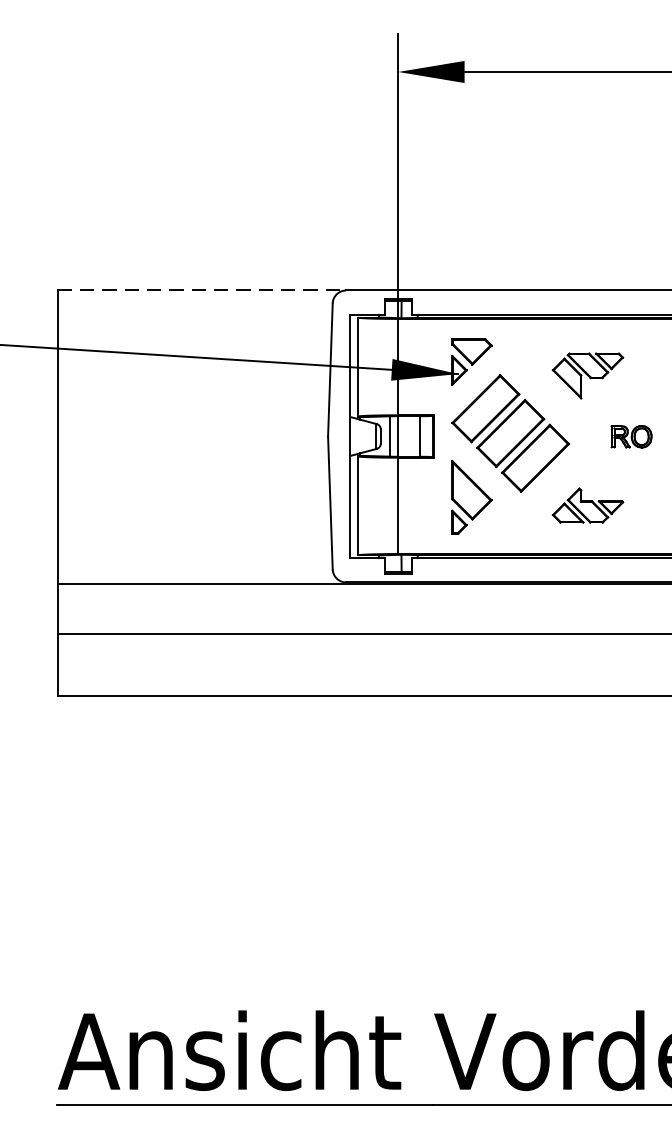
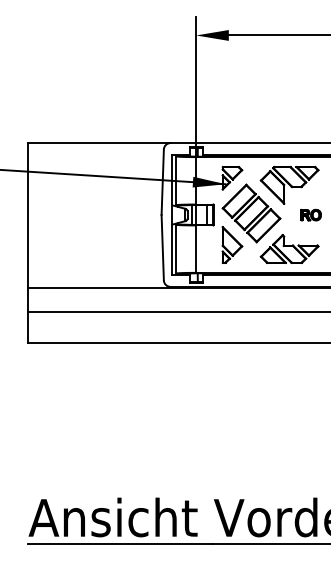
line: (201, 291) -> (99, 143), dashed -> solid
part: (587, 374) -> (289, 184), size x1.67
part: (587, 504) -> (289, 248), size x1.67

